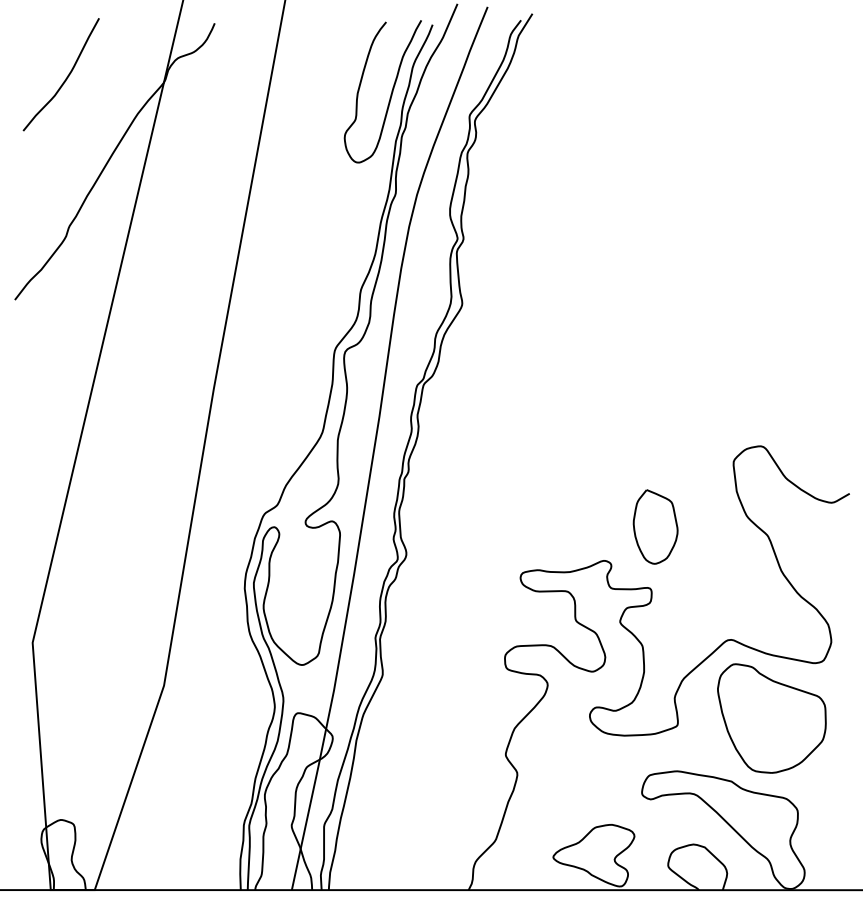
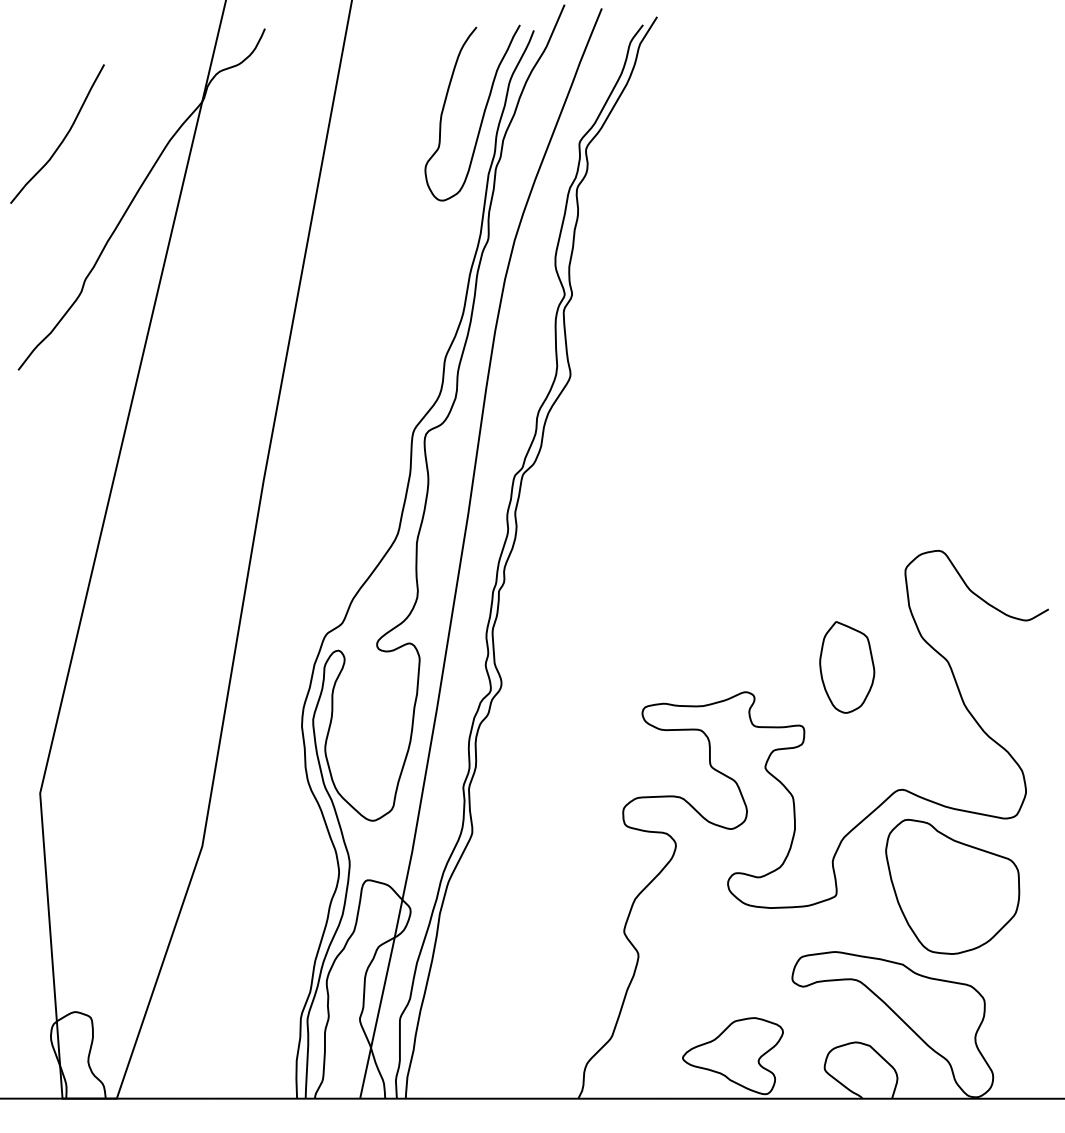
curve: (66, 76) -> (64, 136), moved
part: (655, 527) -> (847, 667), moved

